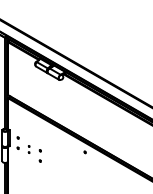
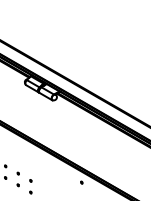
part: (28, 149) -> (17, 179), size x1.67

